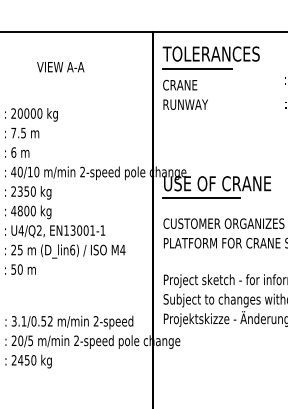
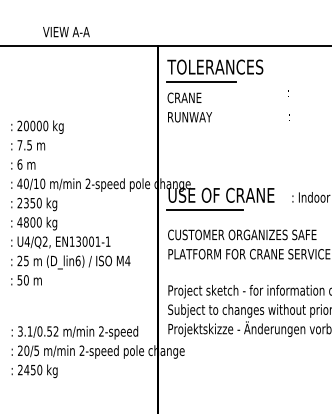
text: (60, 67) -> (66, 32), moved

